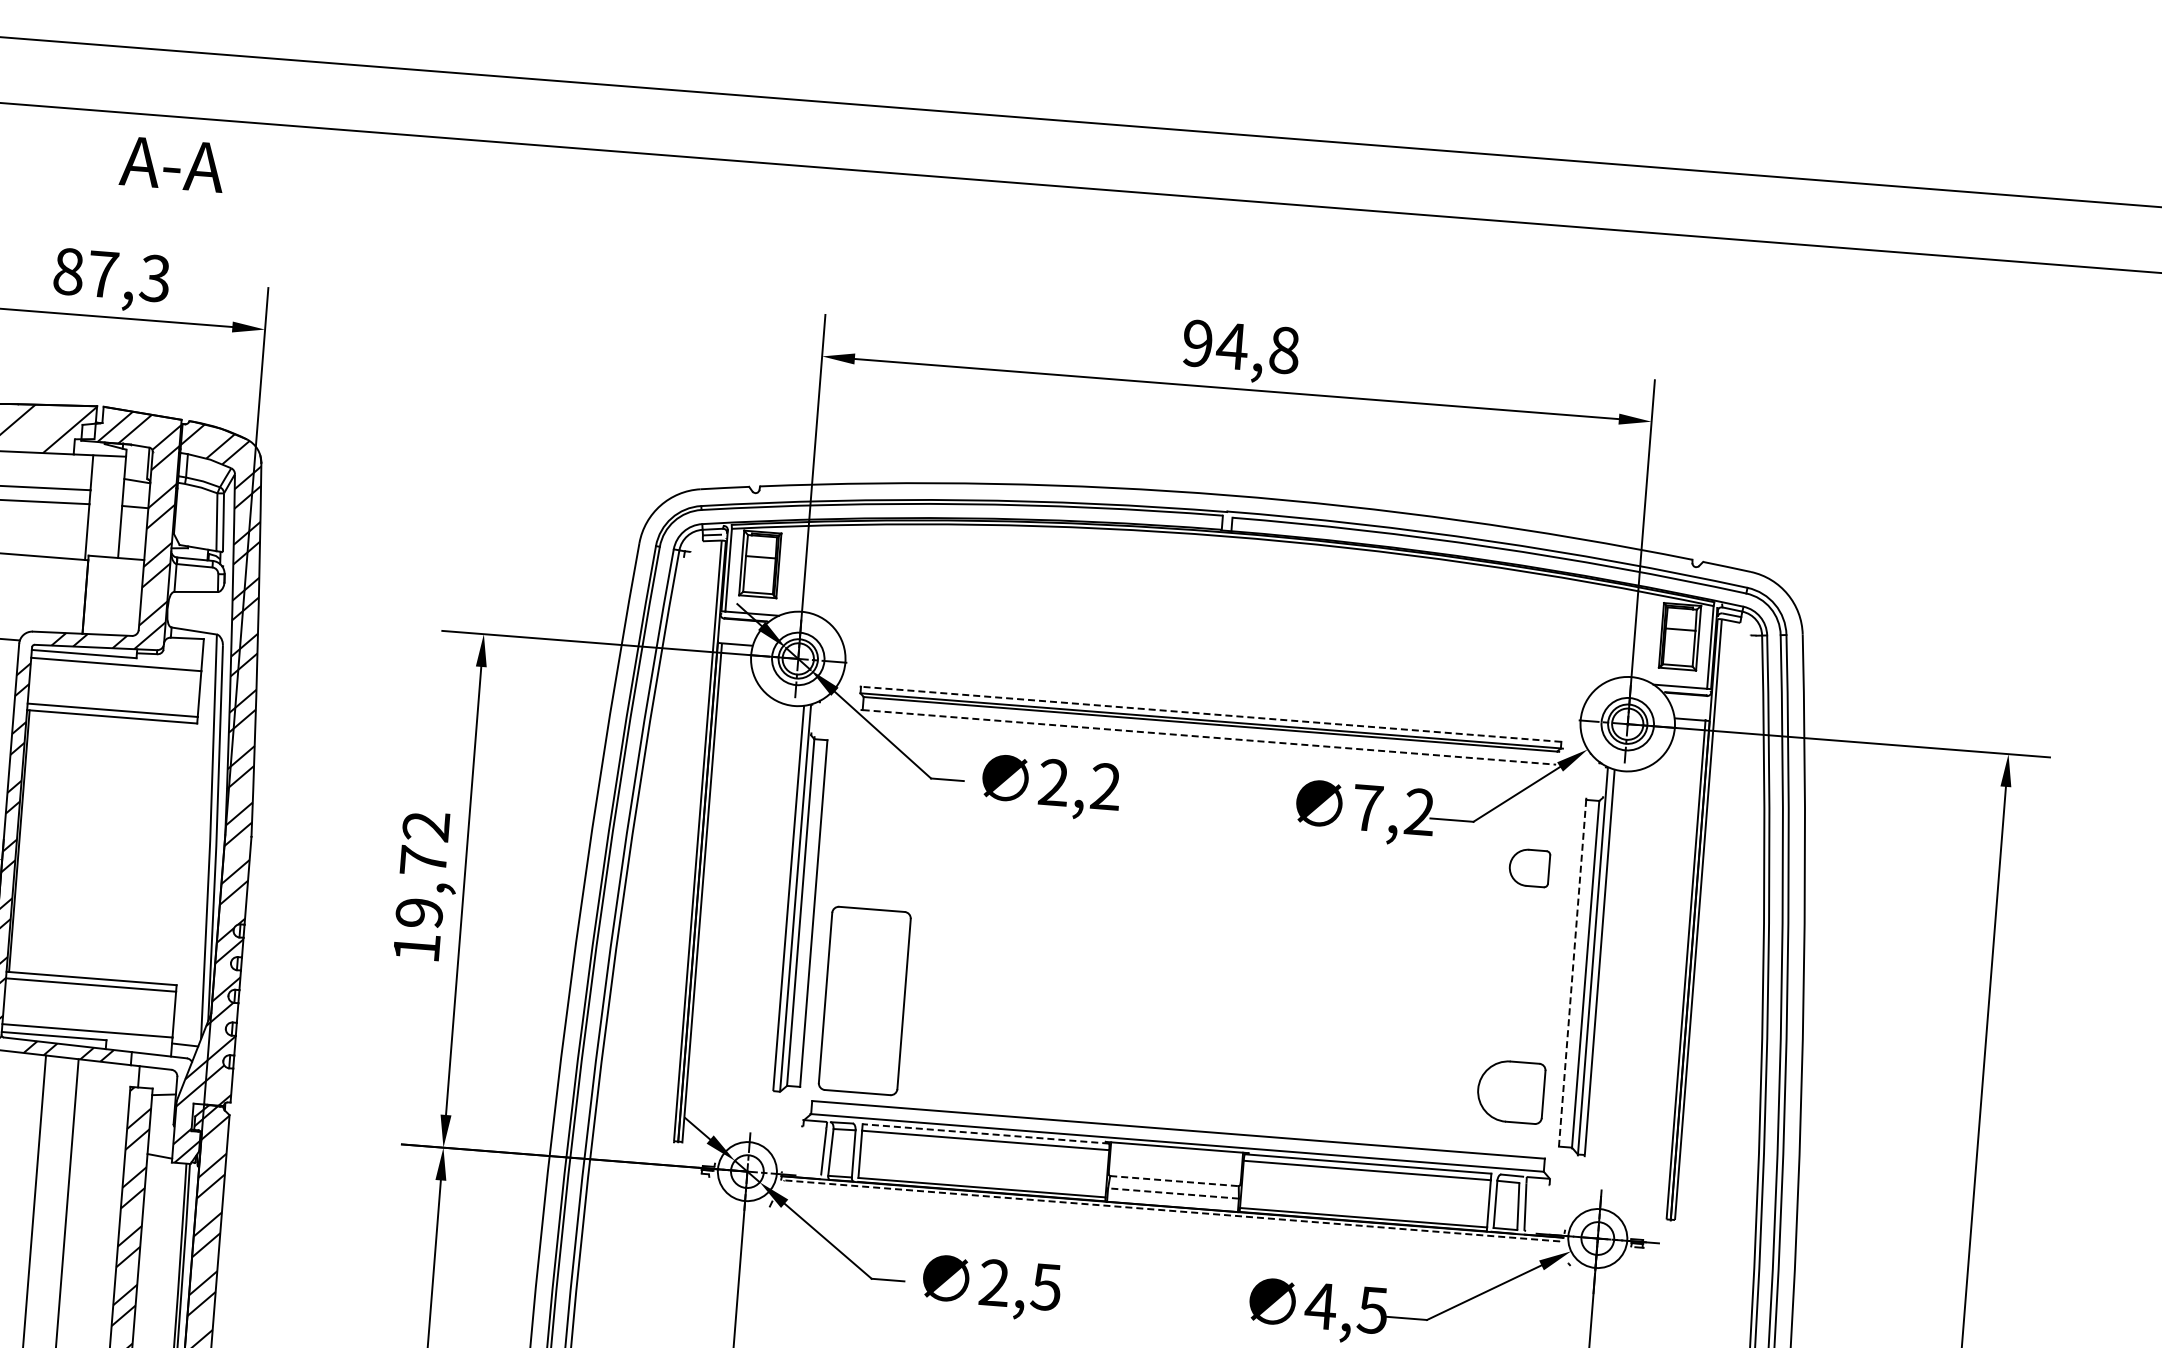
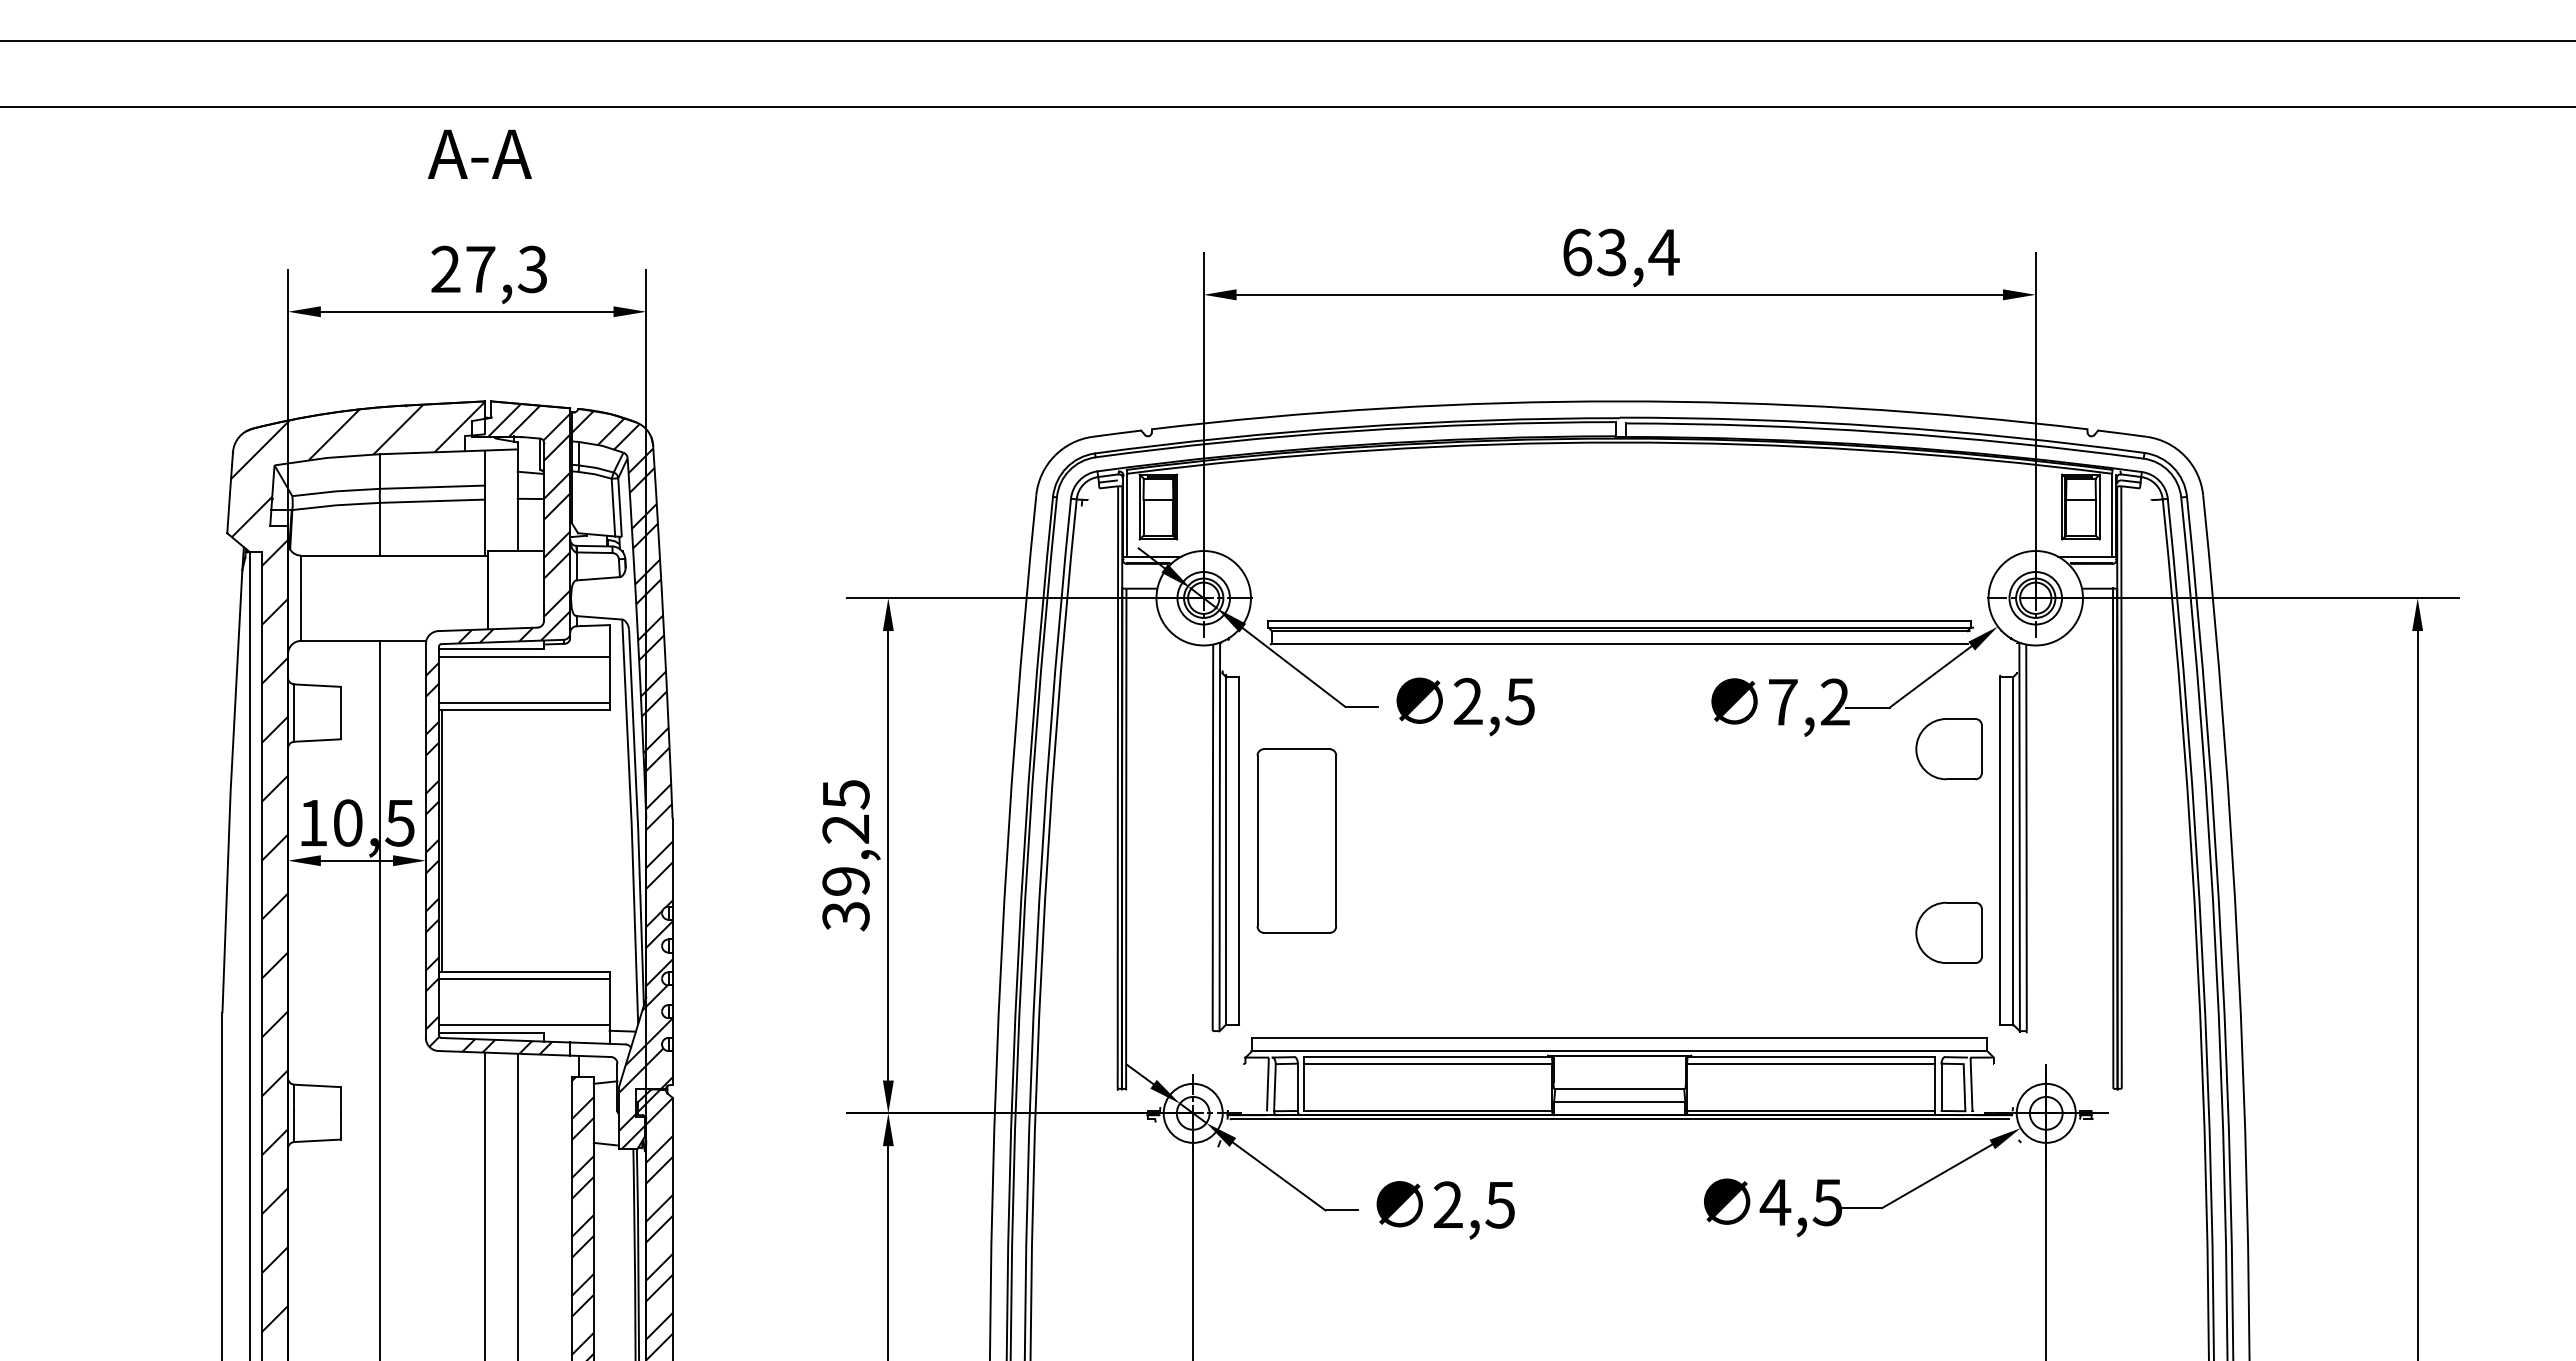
text: (172, 163) -> (479, 153), moved
text: (68, 271) -> (445, 269), 87,3 -> 27,3
text: (1240, 346) -> (1620, 252), 94,8 -> 63,4
line: (1210, 714) -> (1619, 621), dashed -> solid
line: (1209, 737) -> (1619, 644), dashed -> solid
text: (1104, 786) -> (1519, 701), 2,2 -> 2,5
part: (1528, 868) -> (1948, 749), size x1.67
text: (420, 887) -> (845, 855), 19,72 -> 39,25
line: (1572, 972) -> (2000, 850), dashed -> solid
part: (864, 1000) -> (1296, 840), moved
part: (1510, 1091) -> (1948, 932), moved
line: (986, 1134) -> (1428, 1057), dashed -> solid
line: (1175, 1181) -> (1620, 1089), dashed -> solid
line: (1173, 1193) -> (1619, 1101), dashed -> solid
line: (1171, 1211) -> (1619, 1119), dashed -> solid

